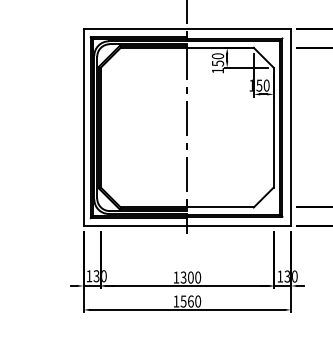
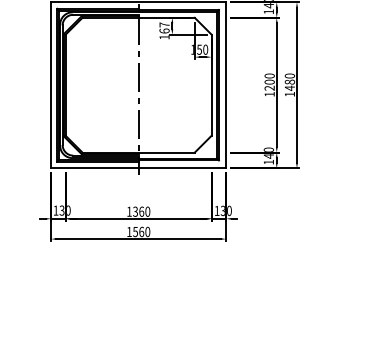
text: (217, 59) -> (164, 27), 150 -> 167
text: (190, 277) -> (141, 211), 1300 -> 1360

